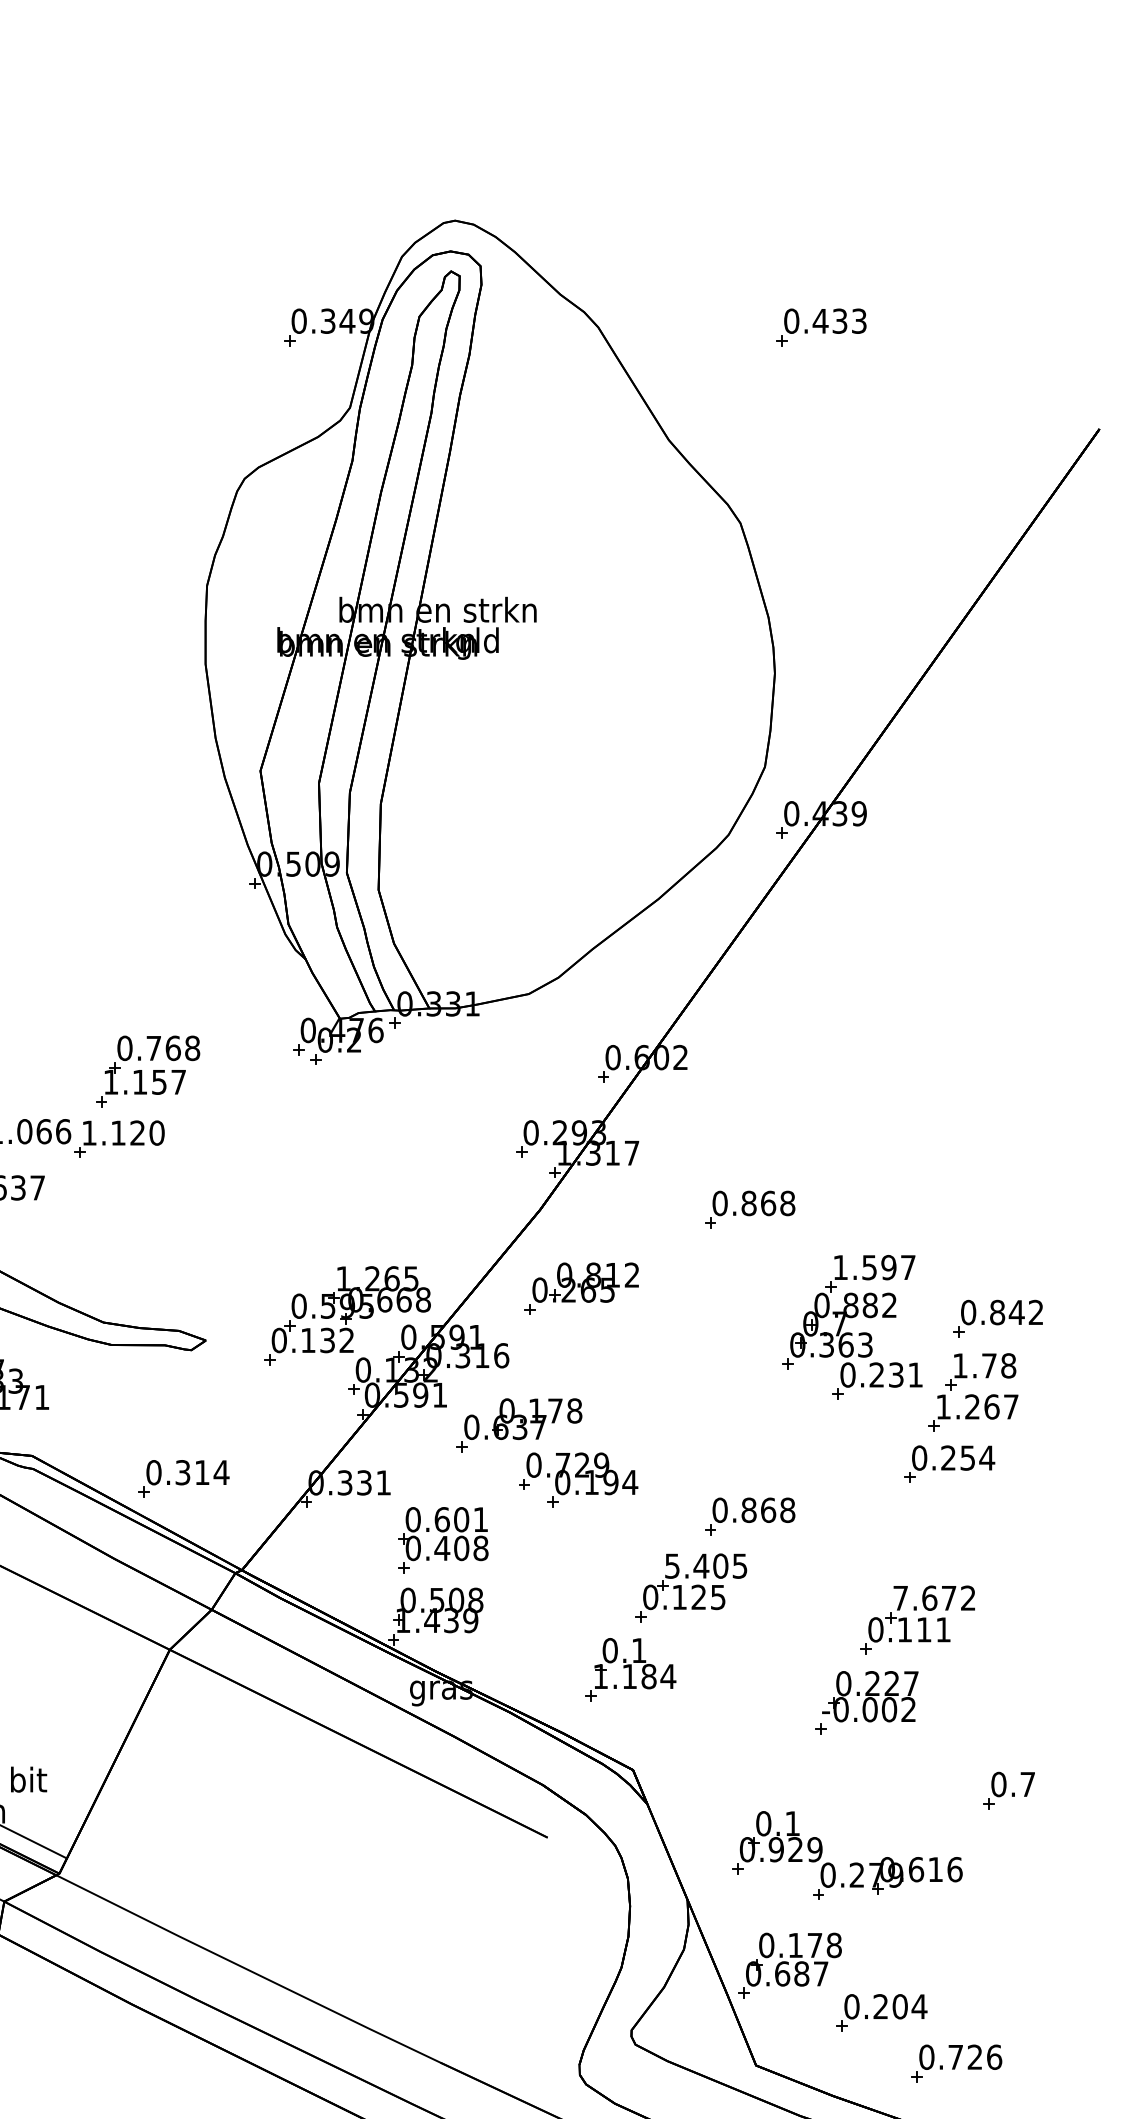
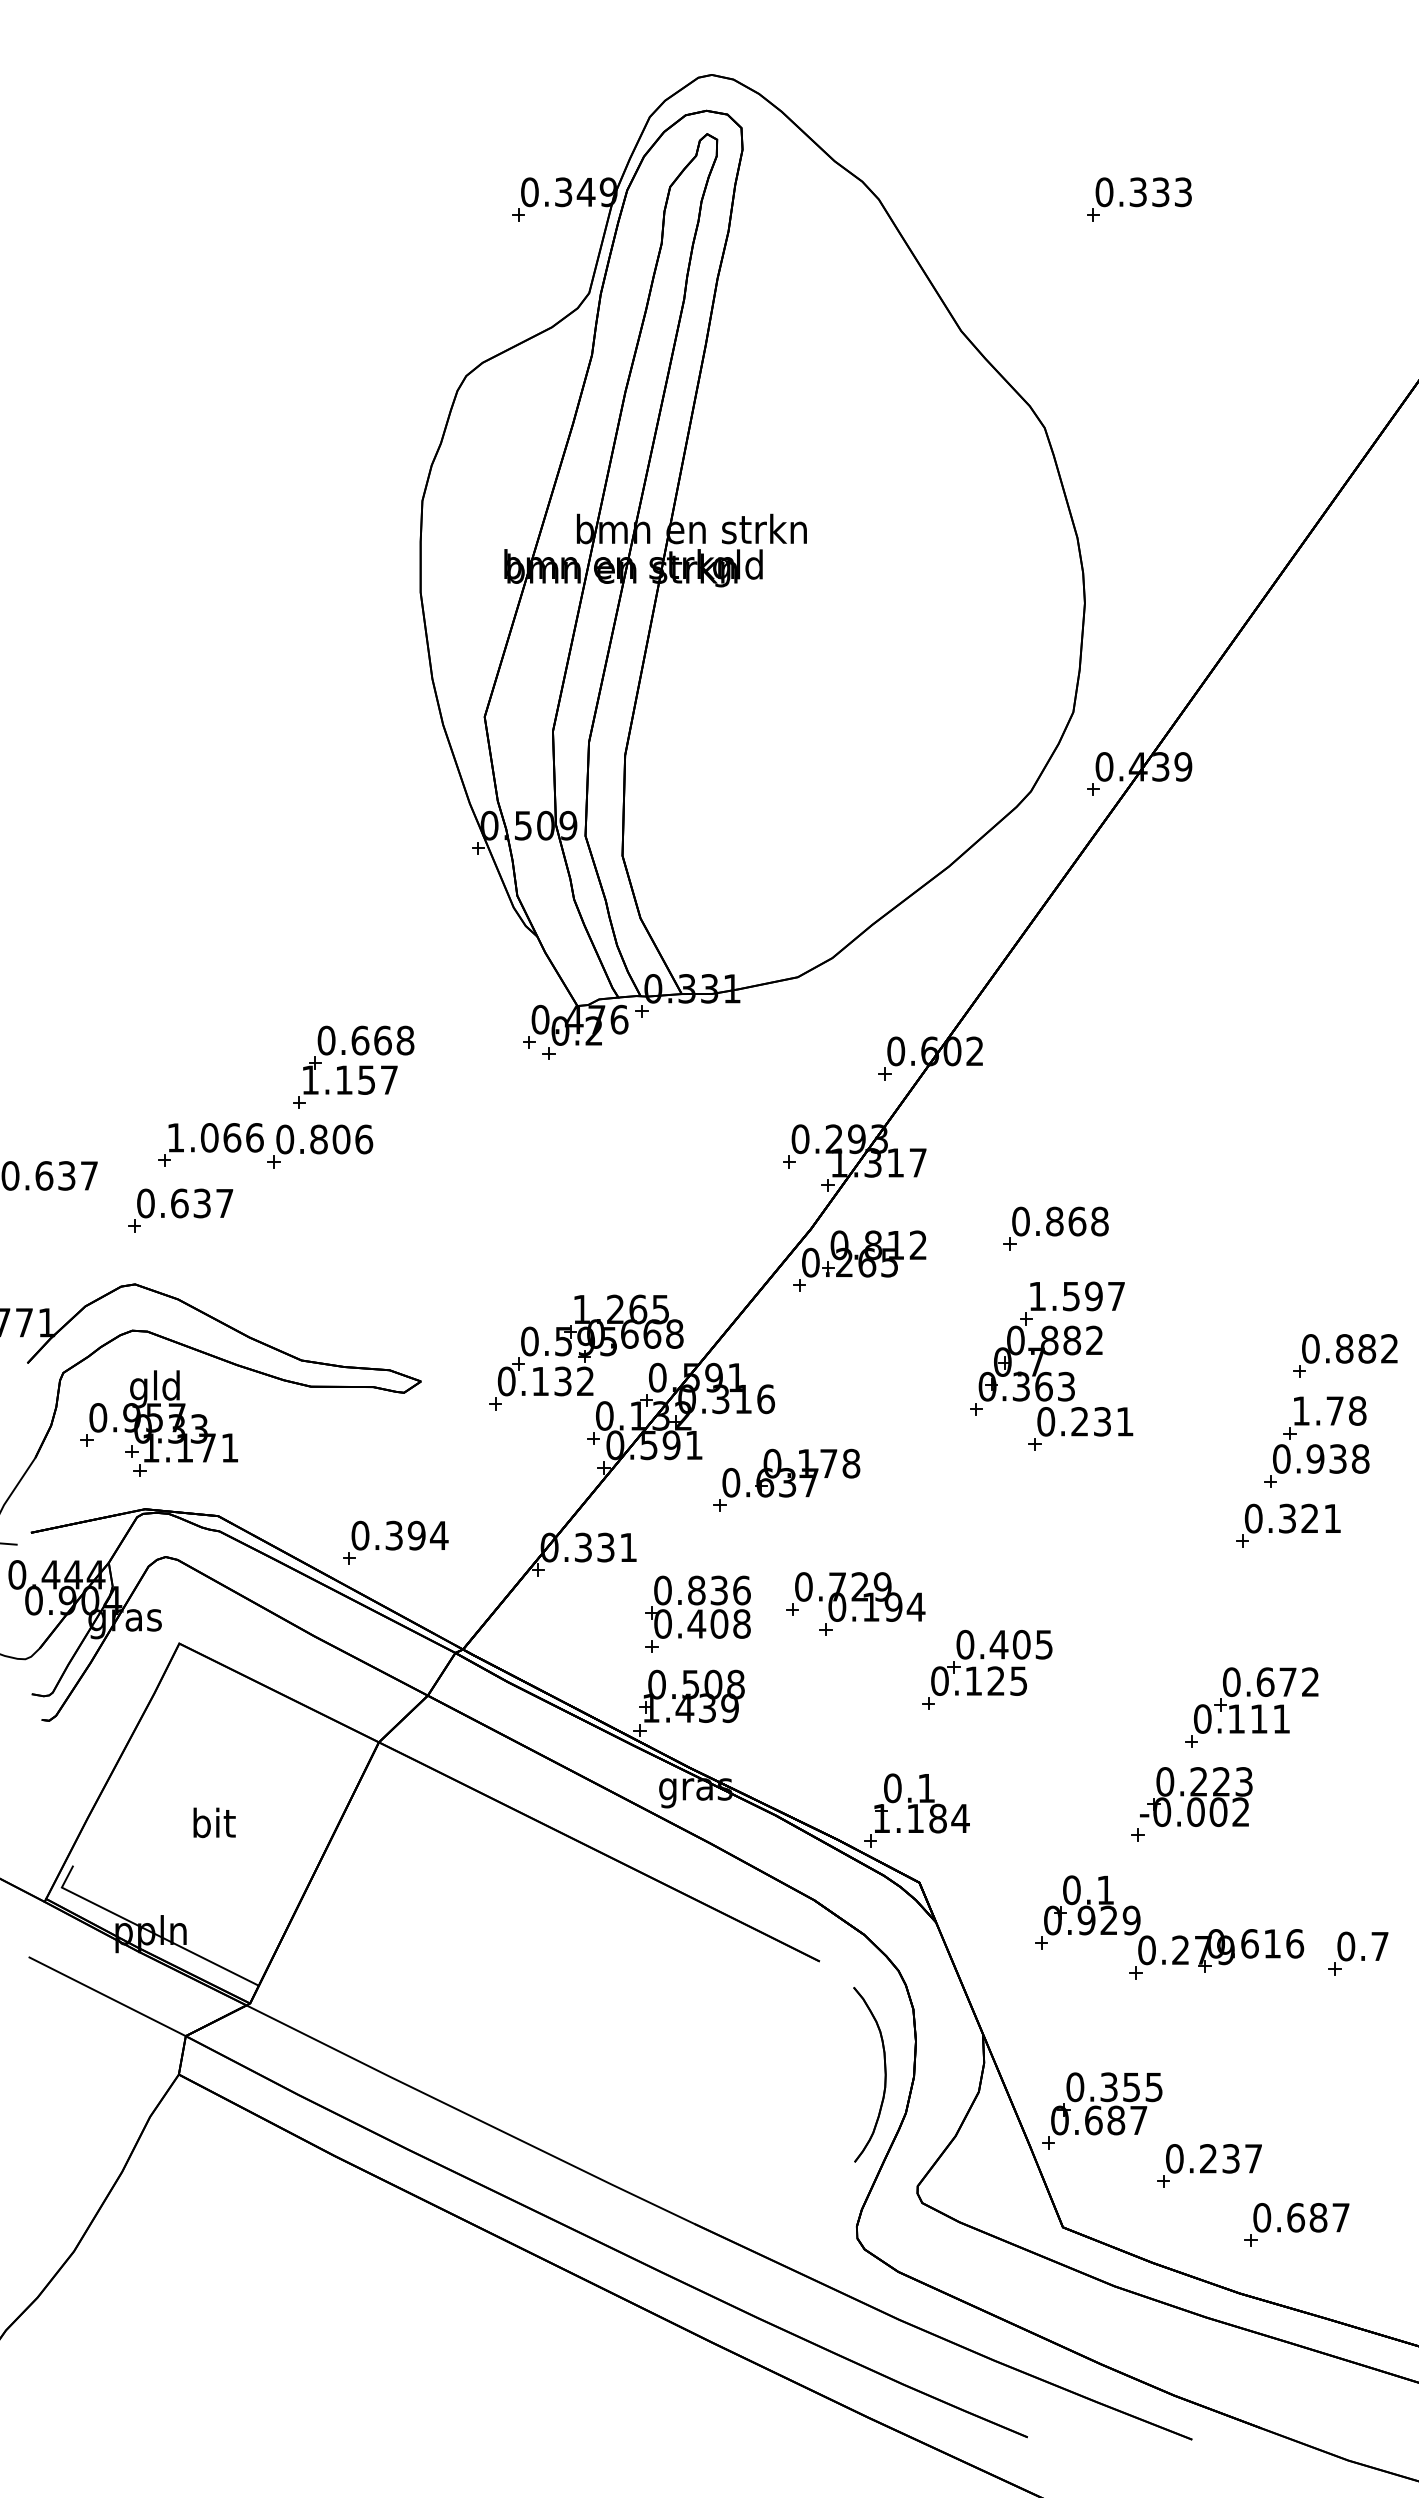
text: (819, 321) -> (1137, 192), 0.433 -> 0.333
text: (154, 1048) -> (360, 1040), 0.768 -> 0.668
text: (123, 1133) -> (324, 1139), 1.120 -> 0.806
part: (581, 1288) -> (859, 1260), moved
text: (1016, 1312) -> (1366, 1348), 0.842 -> 0.882
part: (851, 1332) -> (1050, 1372), moved
text: (977, 1406) -> (1321, 1458), 1.267 -> 0.938
text: (968, 1457) -> (1310, 1518), 0.254 -> 0.321
text: (202, 1472) -> (416, 1535), 0.314 -> 0.394
part: (578, 1479) -> (855, 1603), moved
part: (749, 1516) -> (1055, 1586), removed
text: (461, 1519) -> (719, 1590), 0.601 -> 0.836
text: (672, 1565) -> (965, 1644), 5.405 -> 0.405
text: (900, 1597) -> (1231, 1681), 7.672 -> 0.672
part: (630, 1669) -> (916, 1810), moved
text: (910, 1683) -> (1243, 1781), 0.227 -> 0.223
text: (28, 1779) -> (214, 1822), moved
part: (1009, 1790) -> (1358, 1953), moved
part: (851, 1863) -> (1174, 1936), moved
part: (603, 1934) -> (884, 2074), added
text: (814, 1945) -> (1131, 2087), 0.178 -> 0.355
text: (909, 2006) -> (1242, 2158), 0.204 -> 0.237
text: (975, 2057) -> (1318, 2217), 0.726 -> 0.687

